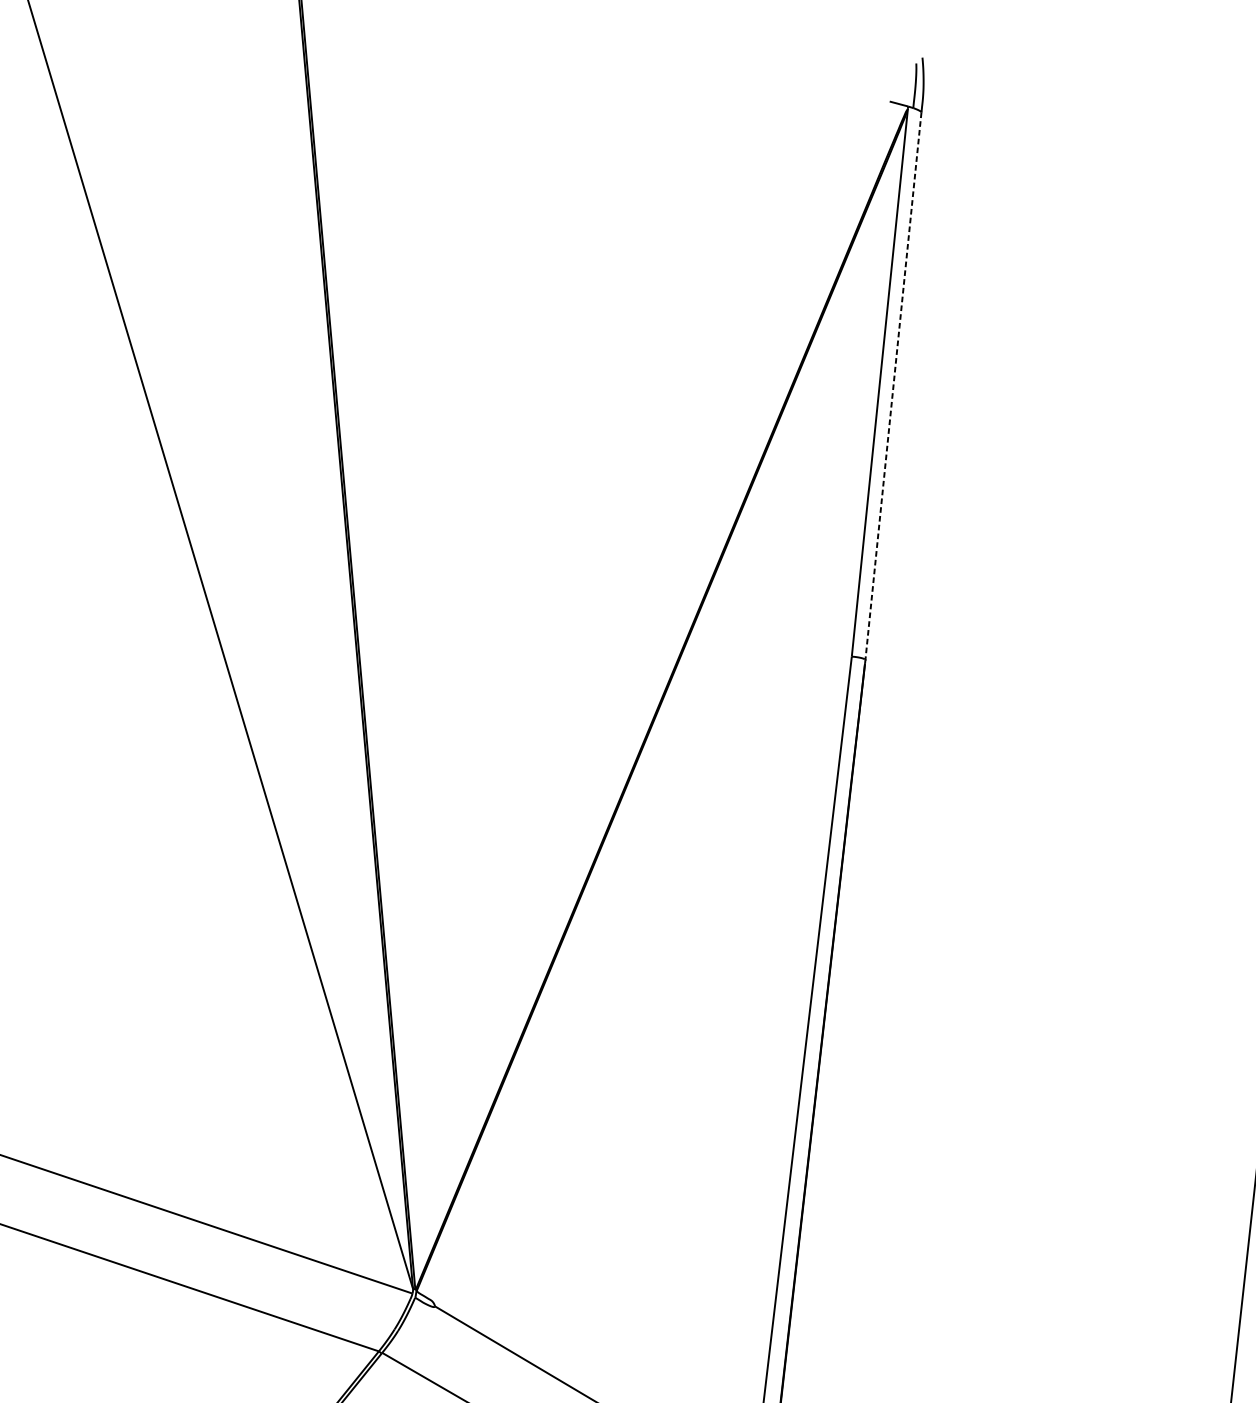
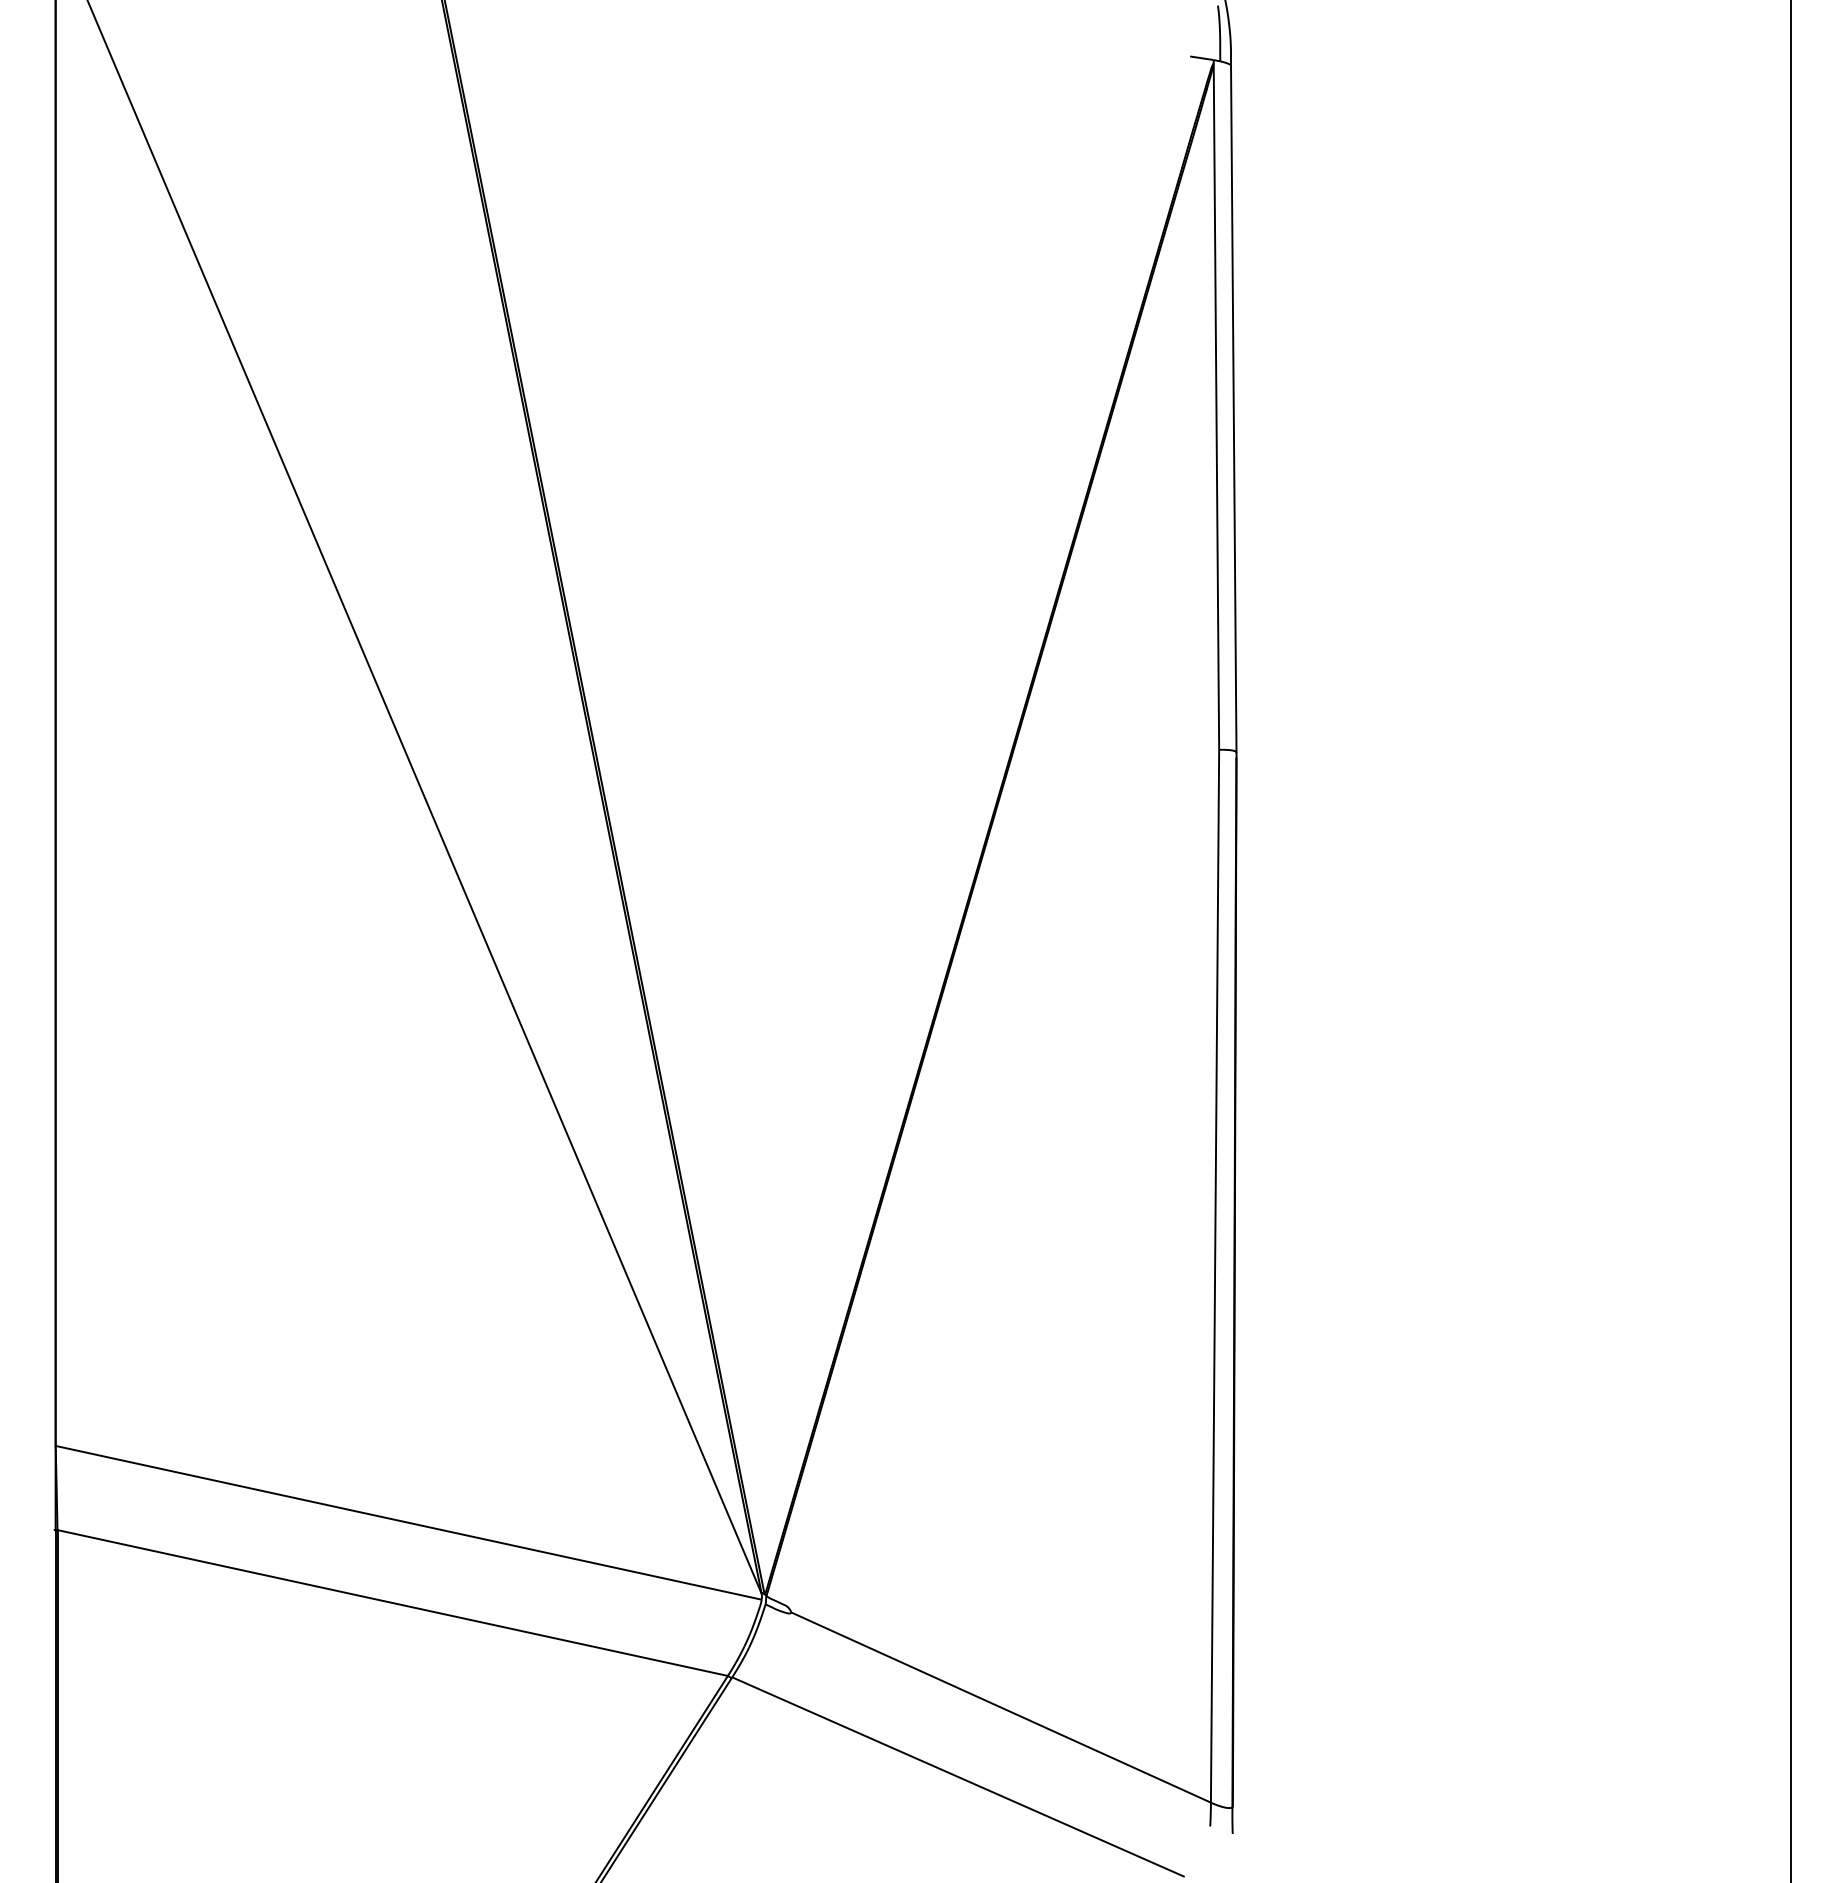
line: (893, 386) -> (1233, 409), dashed -> solid

